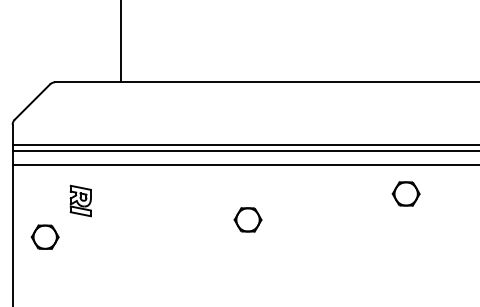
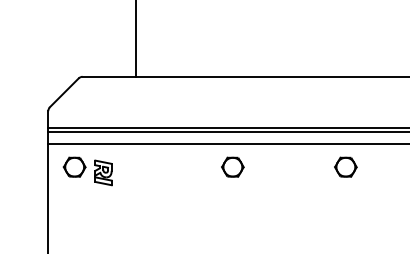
part: (405, 193) -> (345, 166), moved
part: (247, 219) -> (232, 166), moved
part: (44, 236) -> (74, 166), moved

